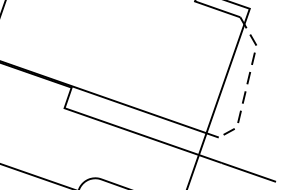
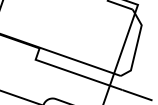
line: (248, 80) -> (137, 44), dashed -> solid

